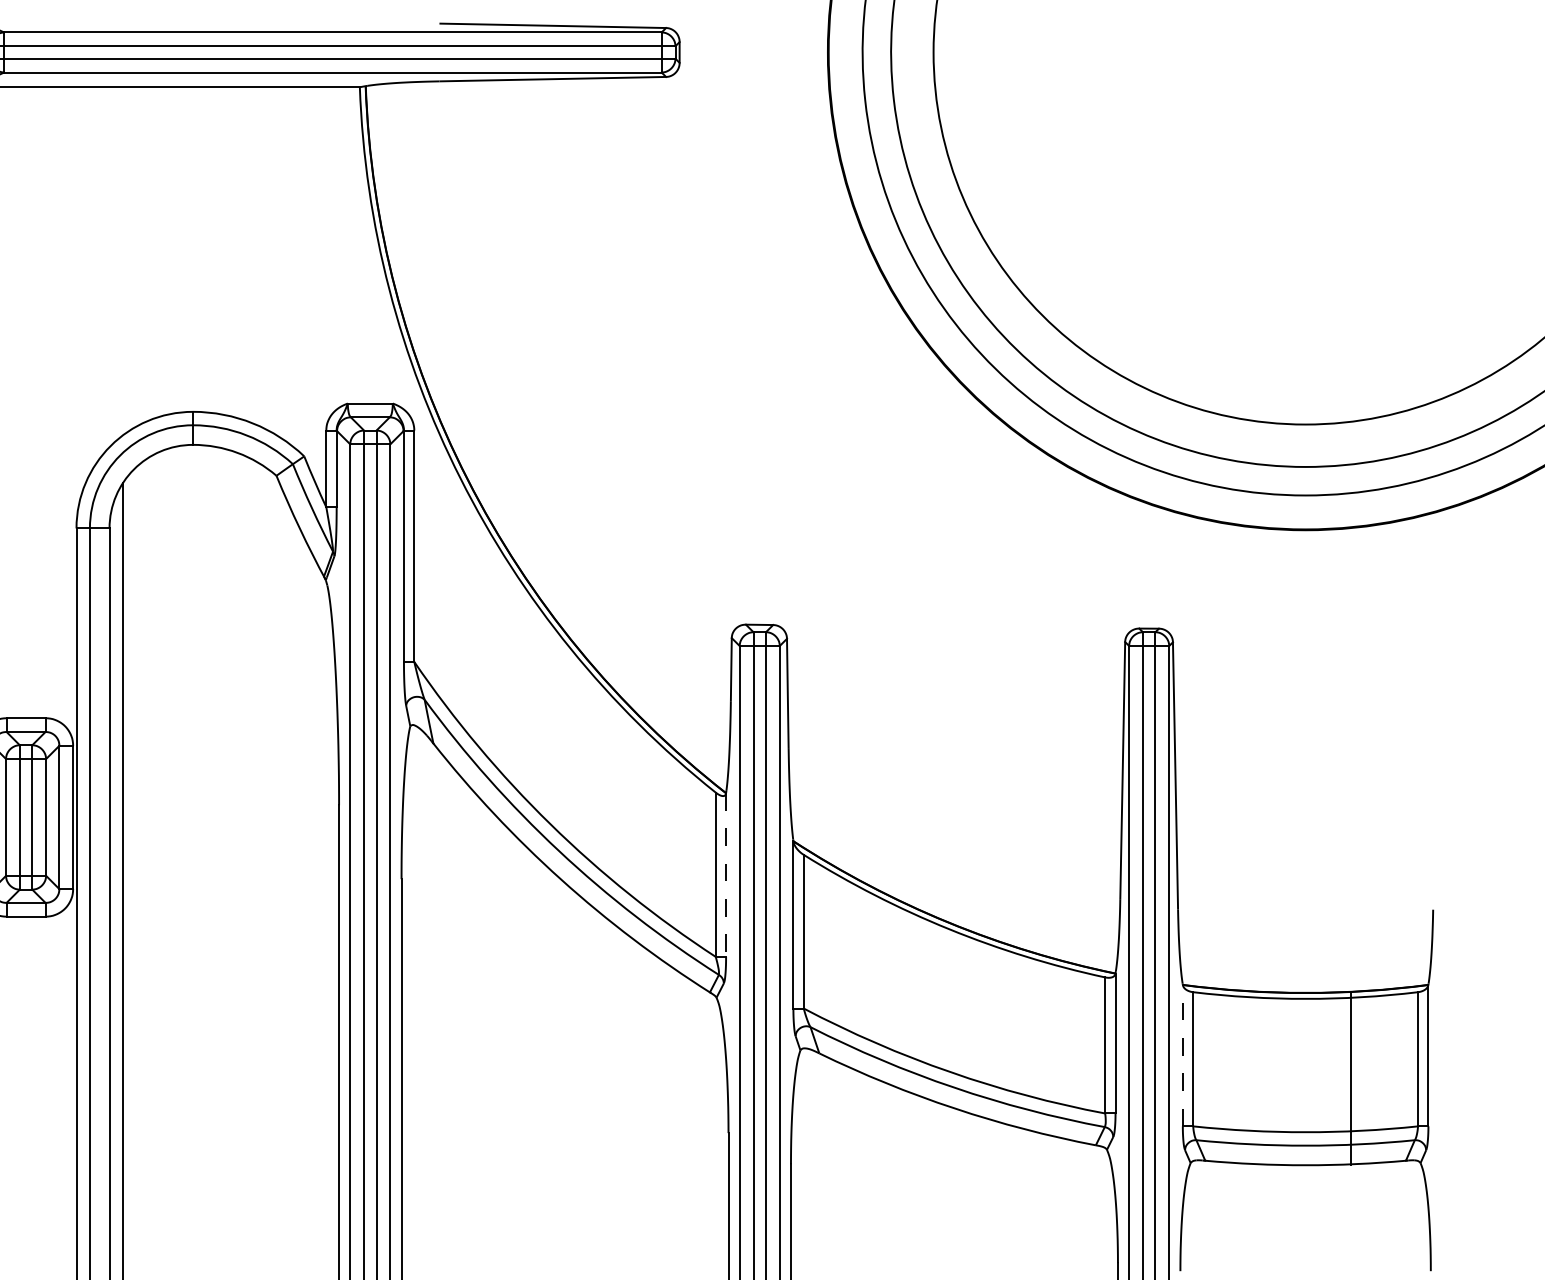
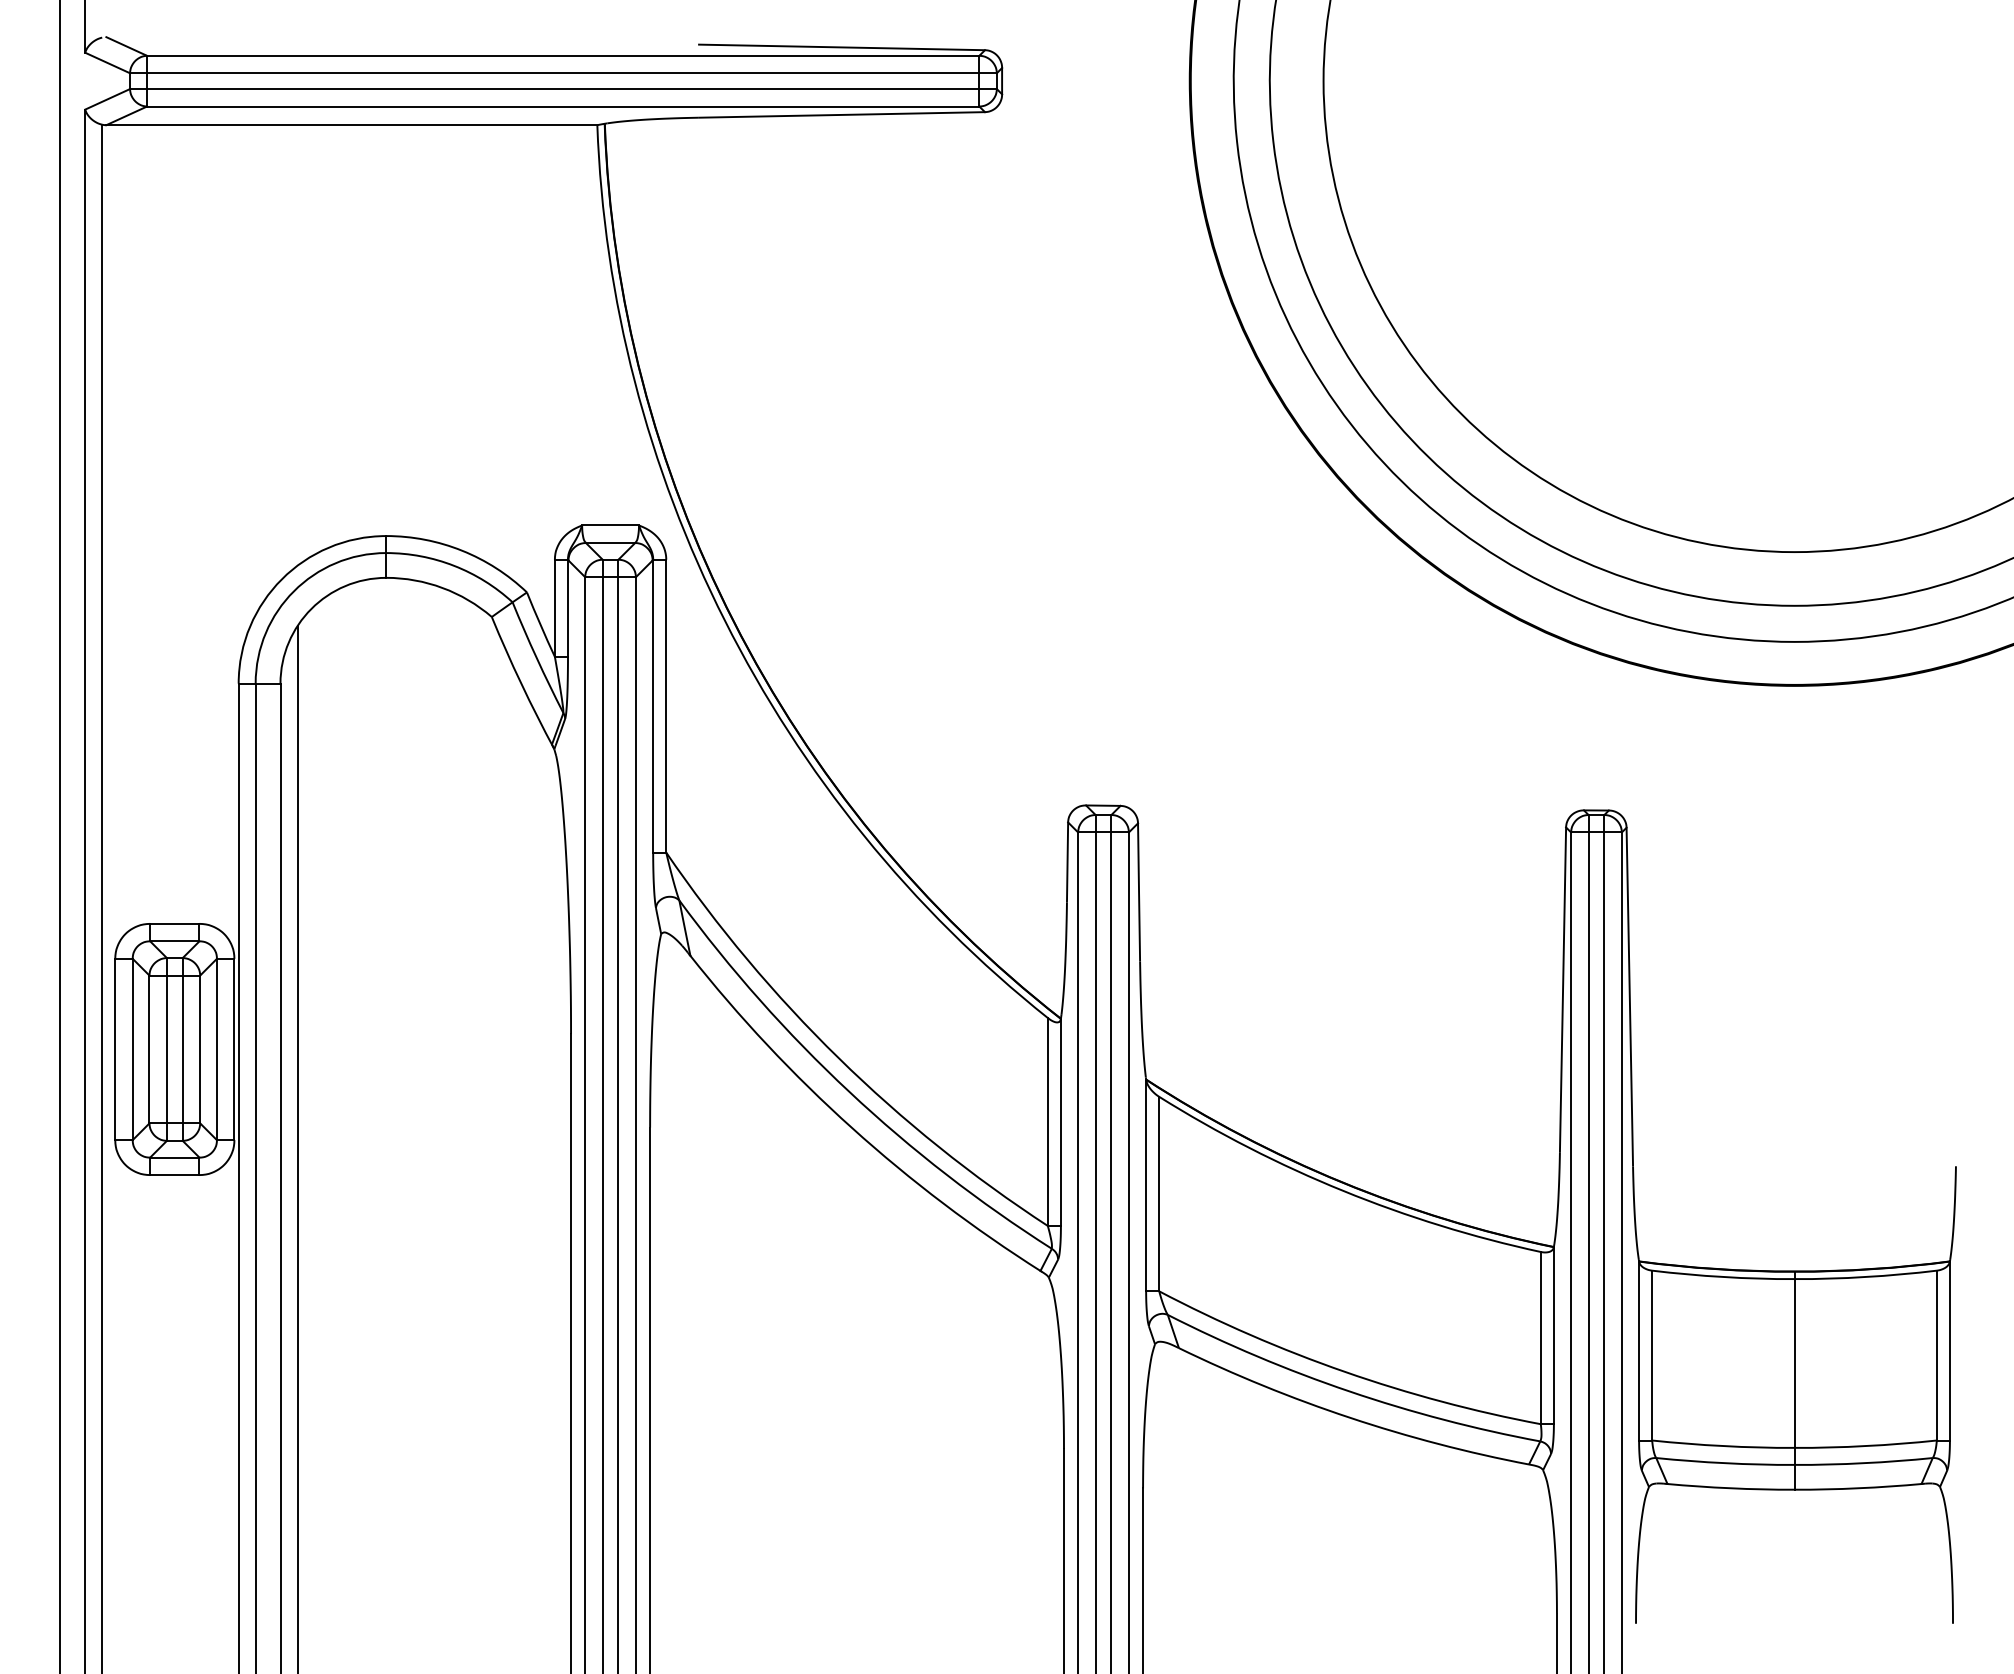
line: (725, 875) -> (1060, 1122), dashed -> solid
line: (1183, 1055) -> (1639, 1350), dashed -> solid
line: (1350, 1078) -> (1794, 1380), moved

